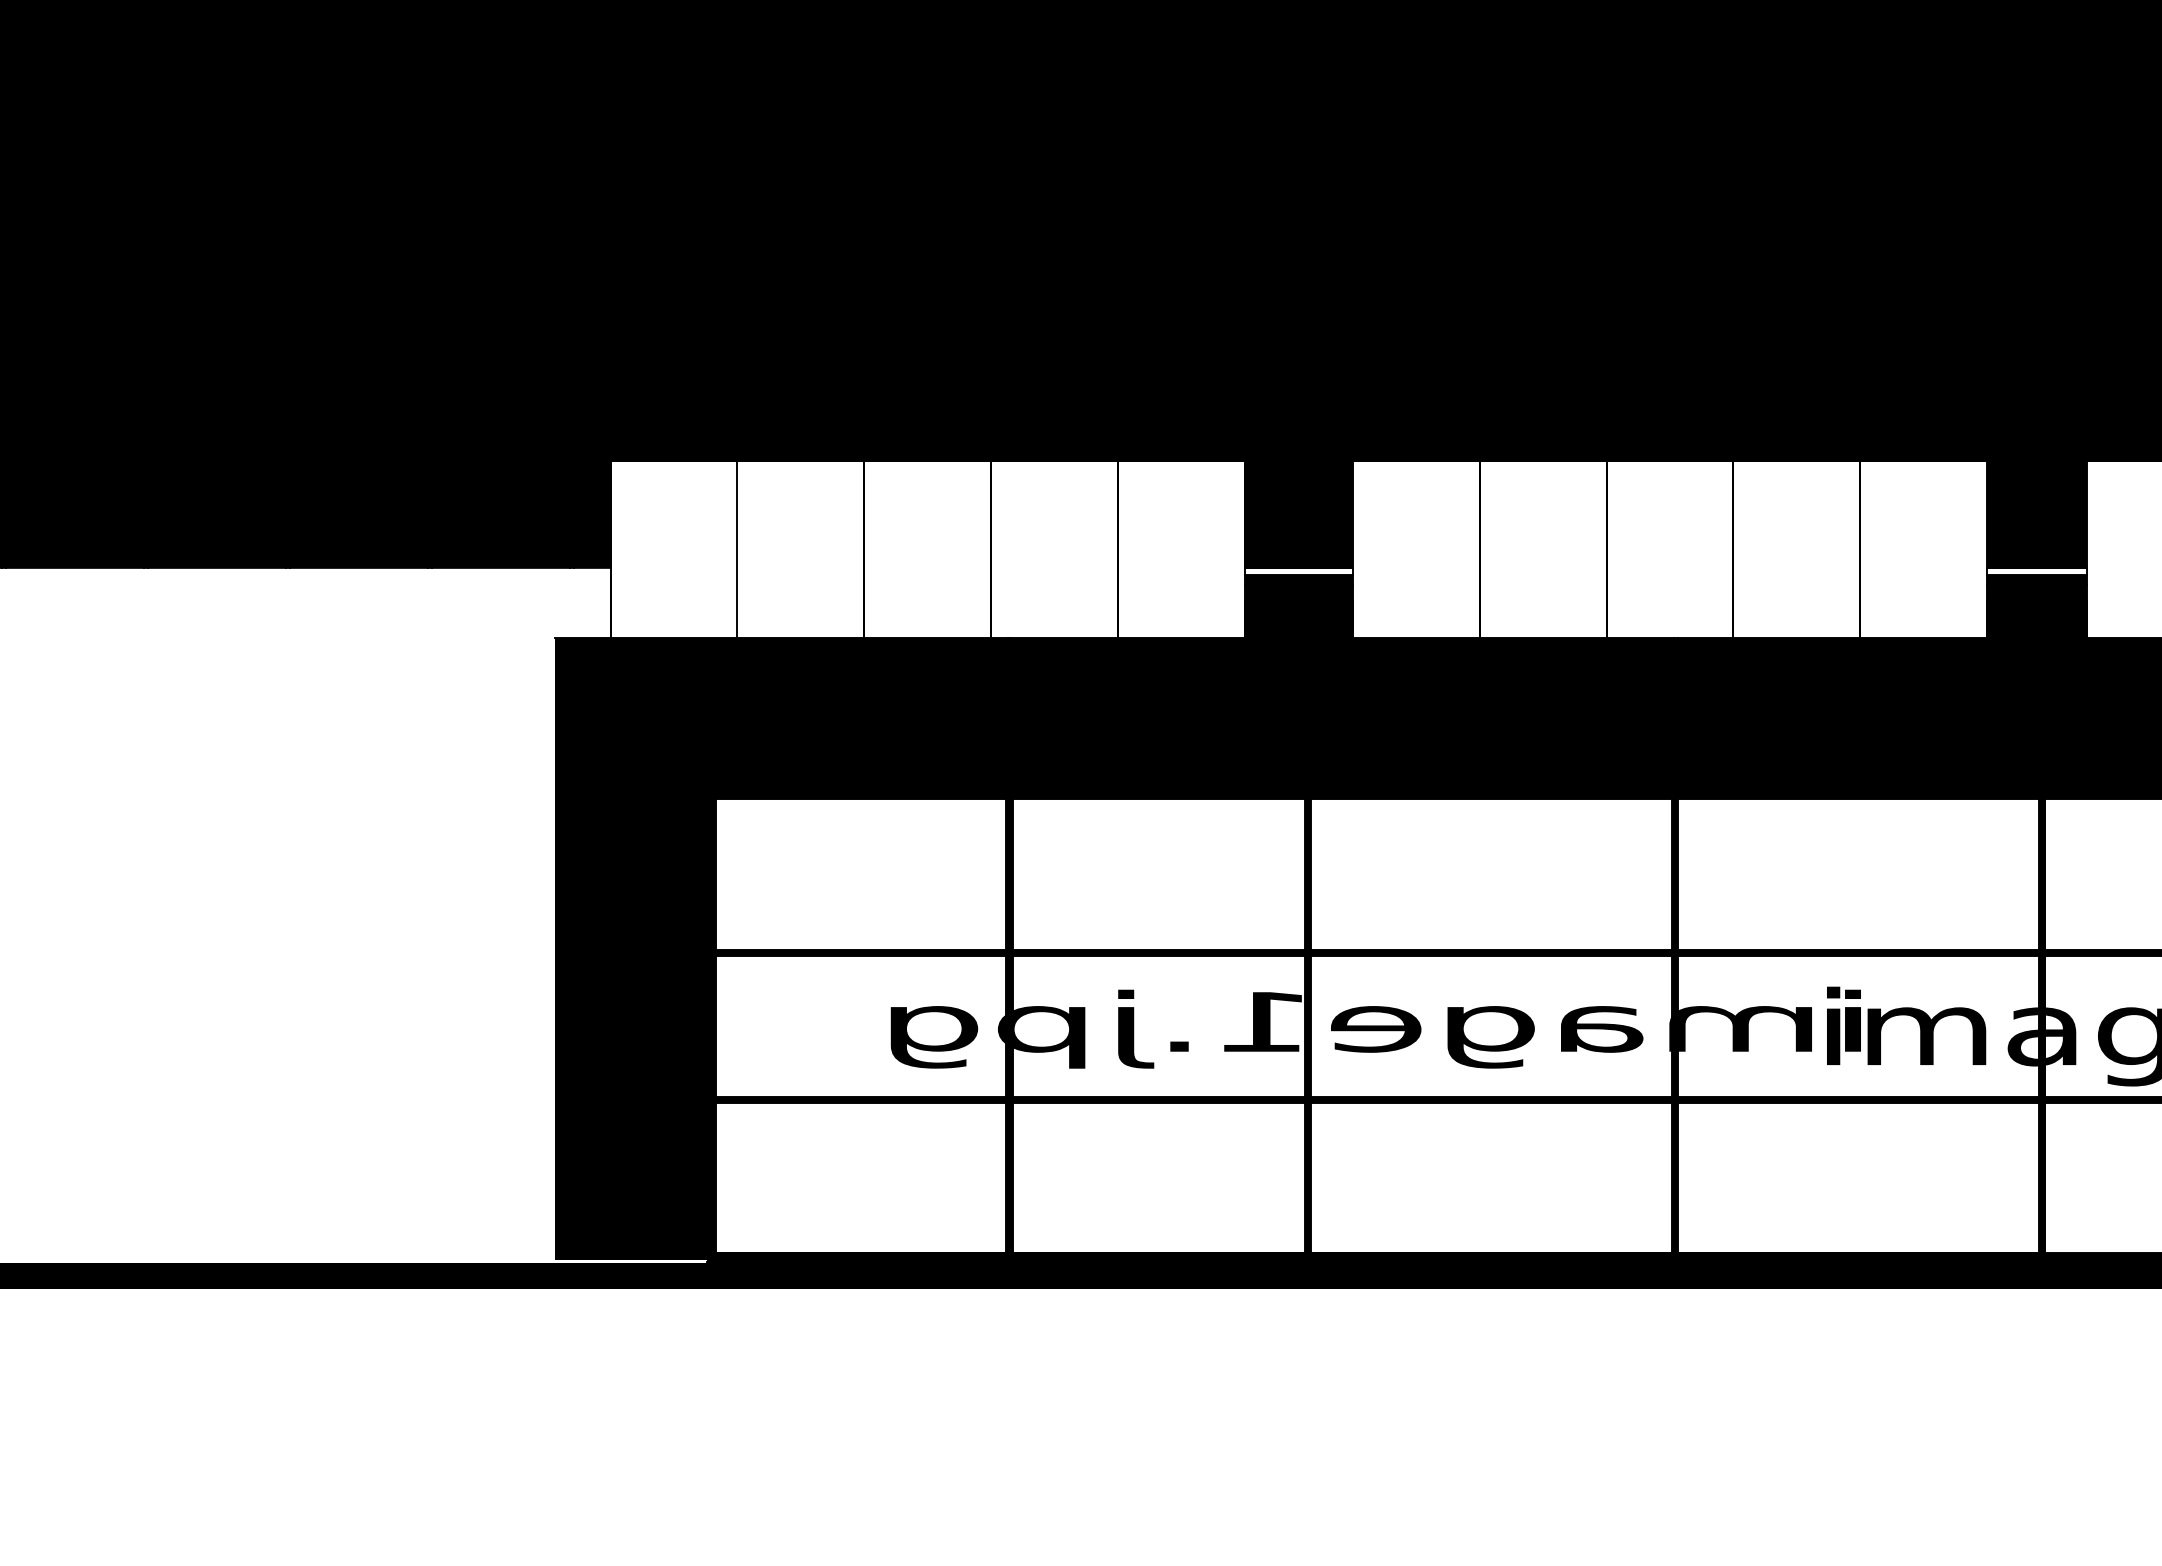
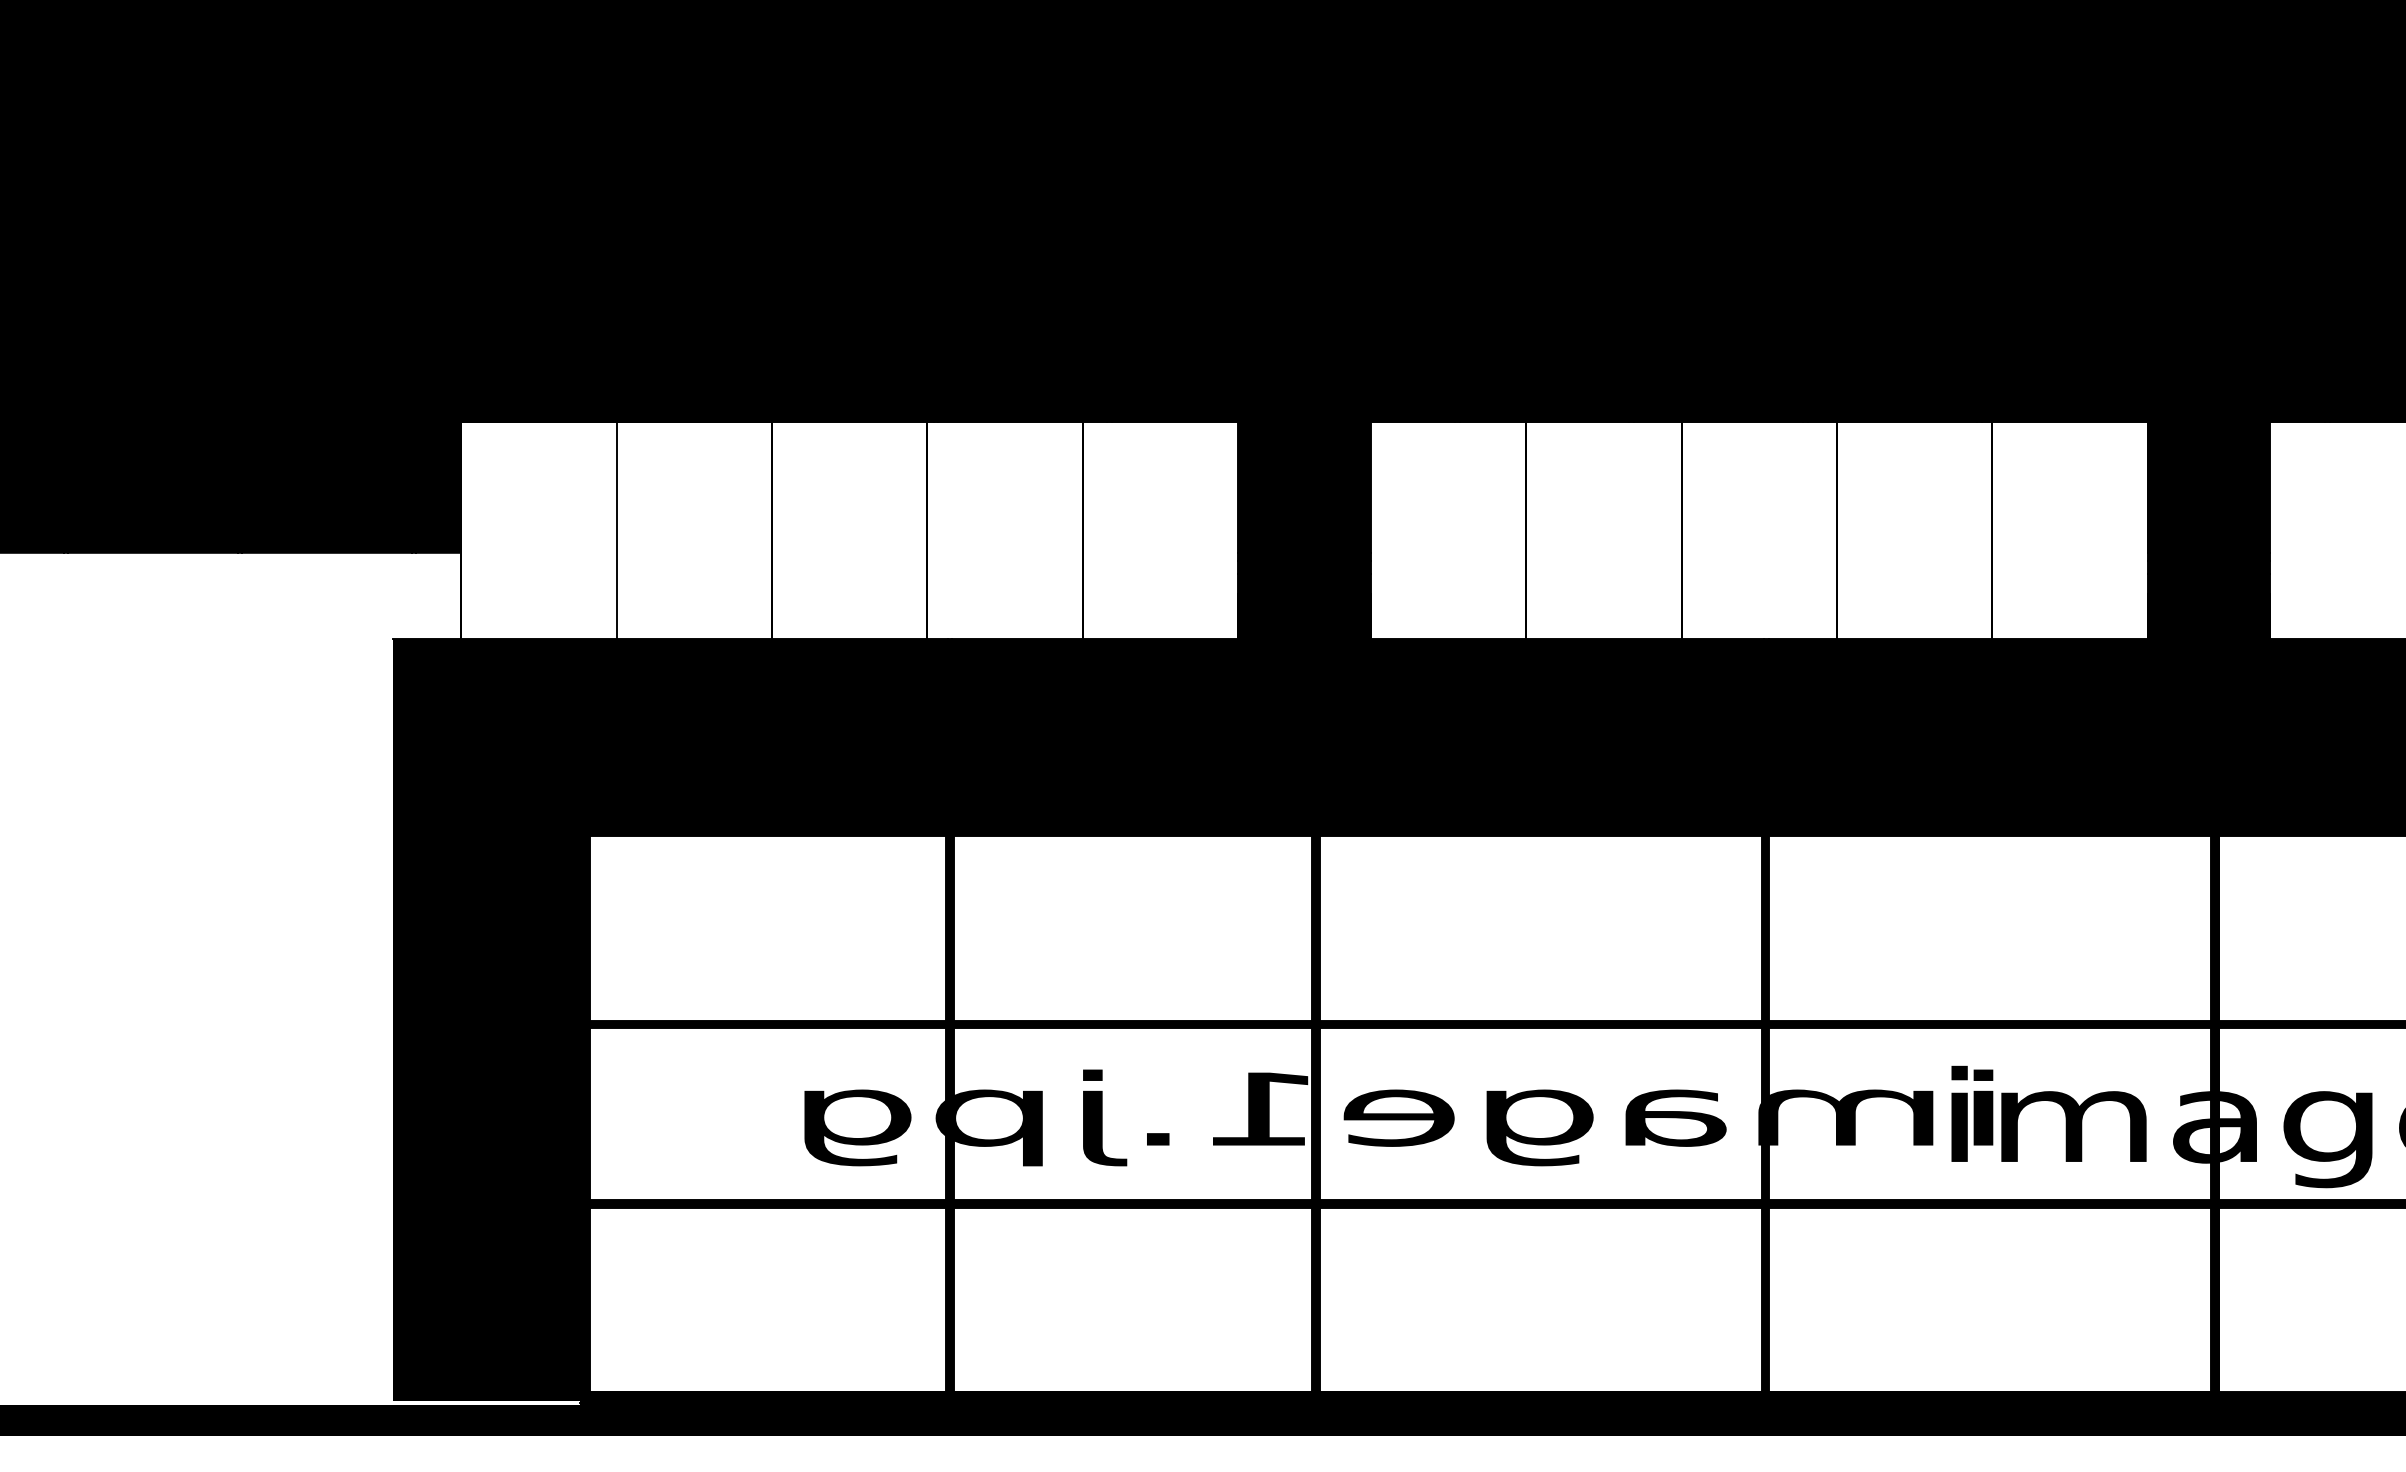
fill: (1298, 571) -> (1304, 557), added
fill: (2036, 571) -> (2208, 557), added

